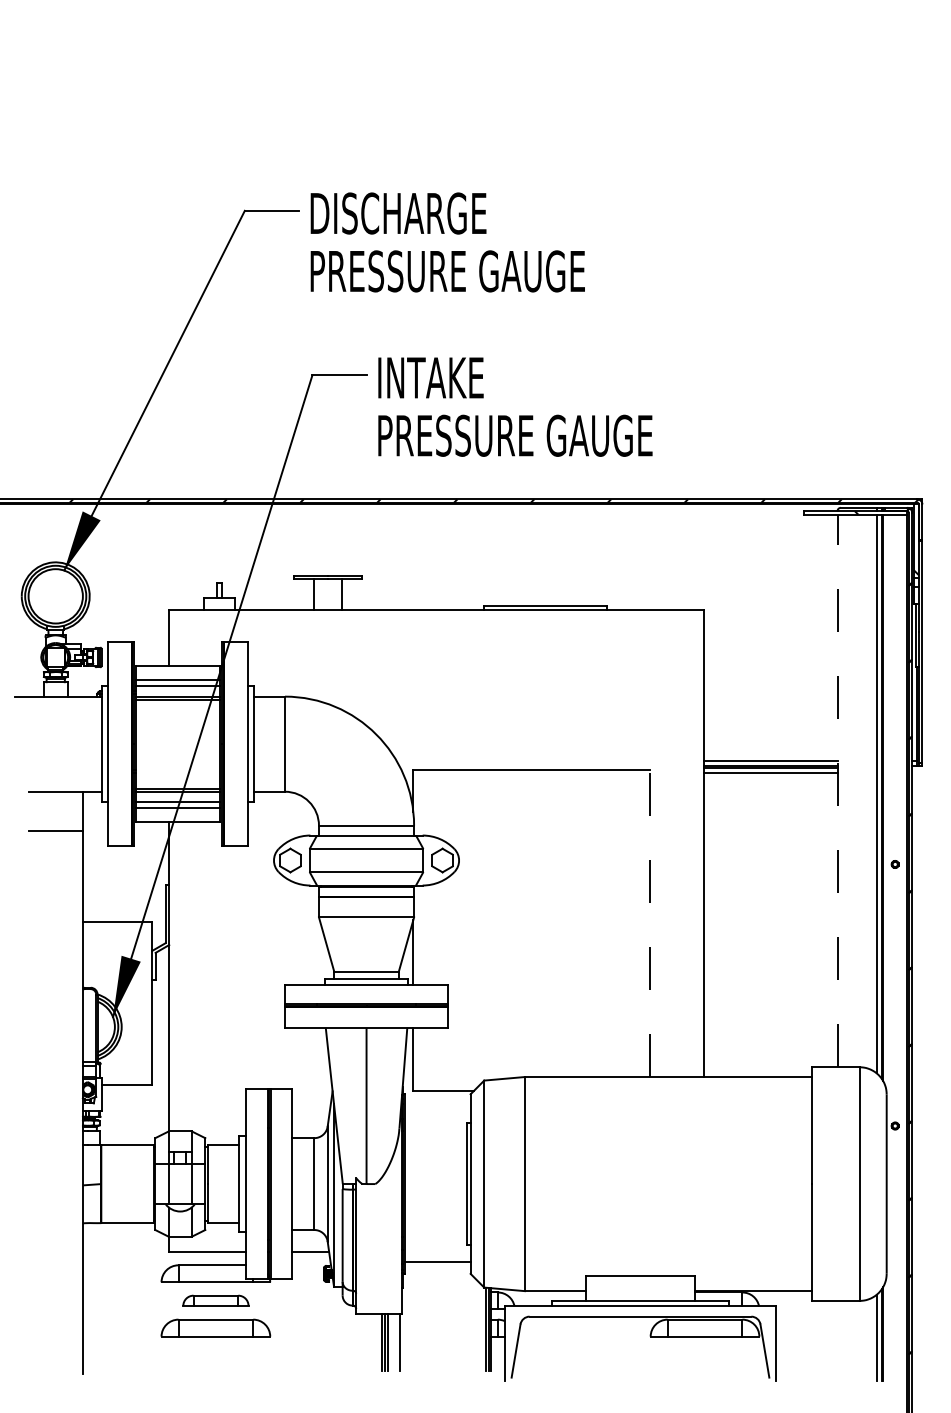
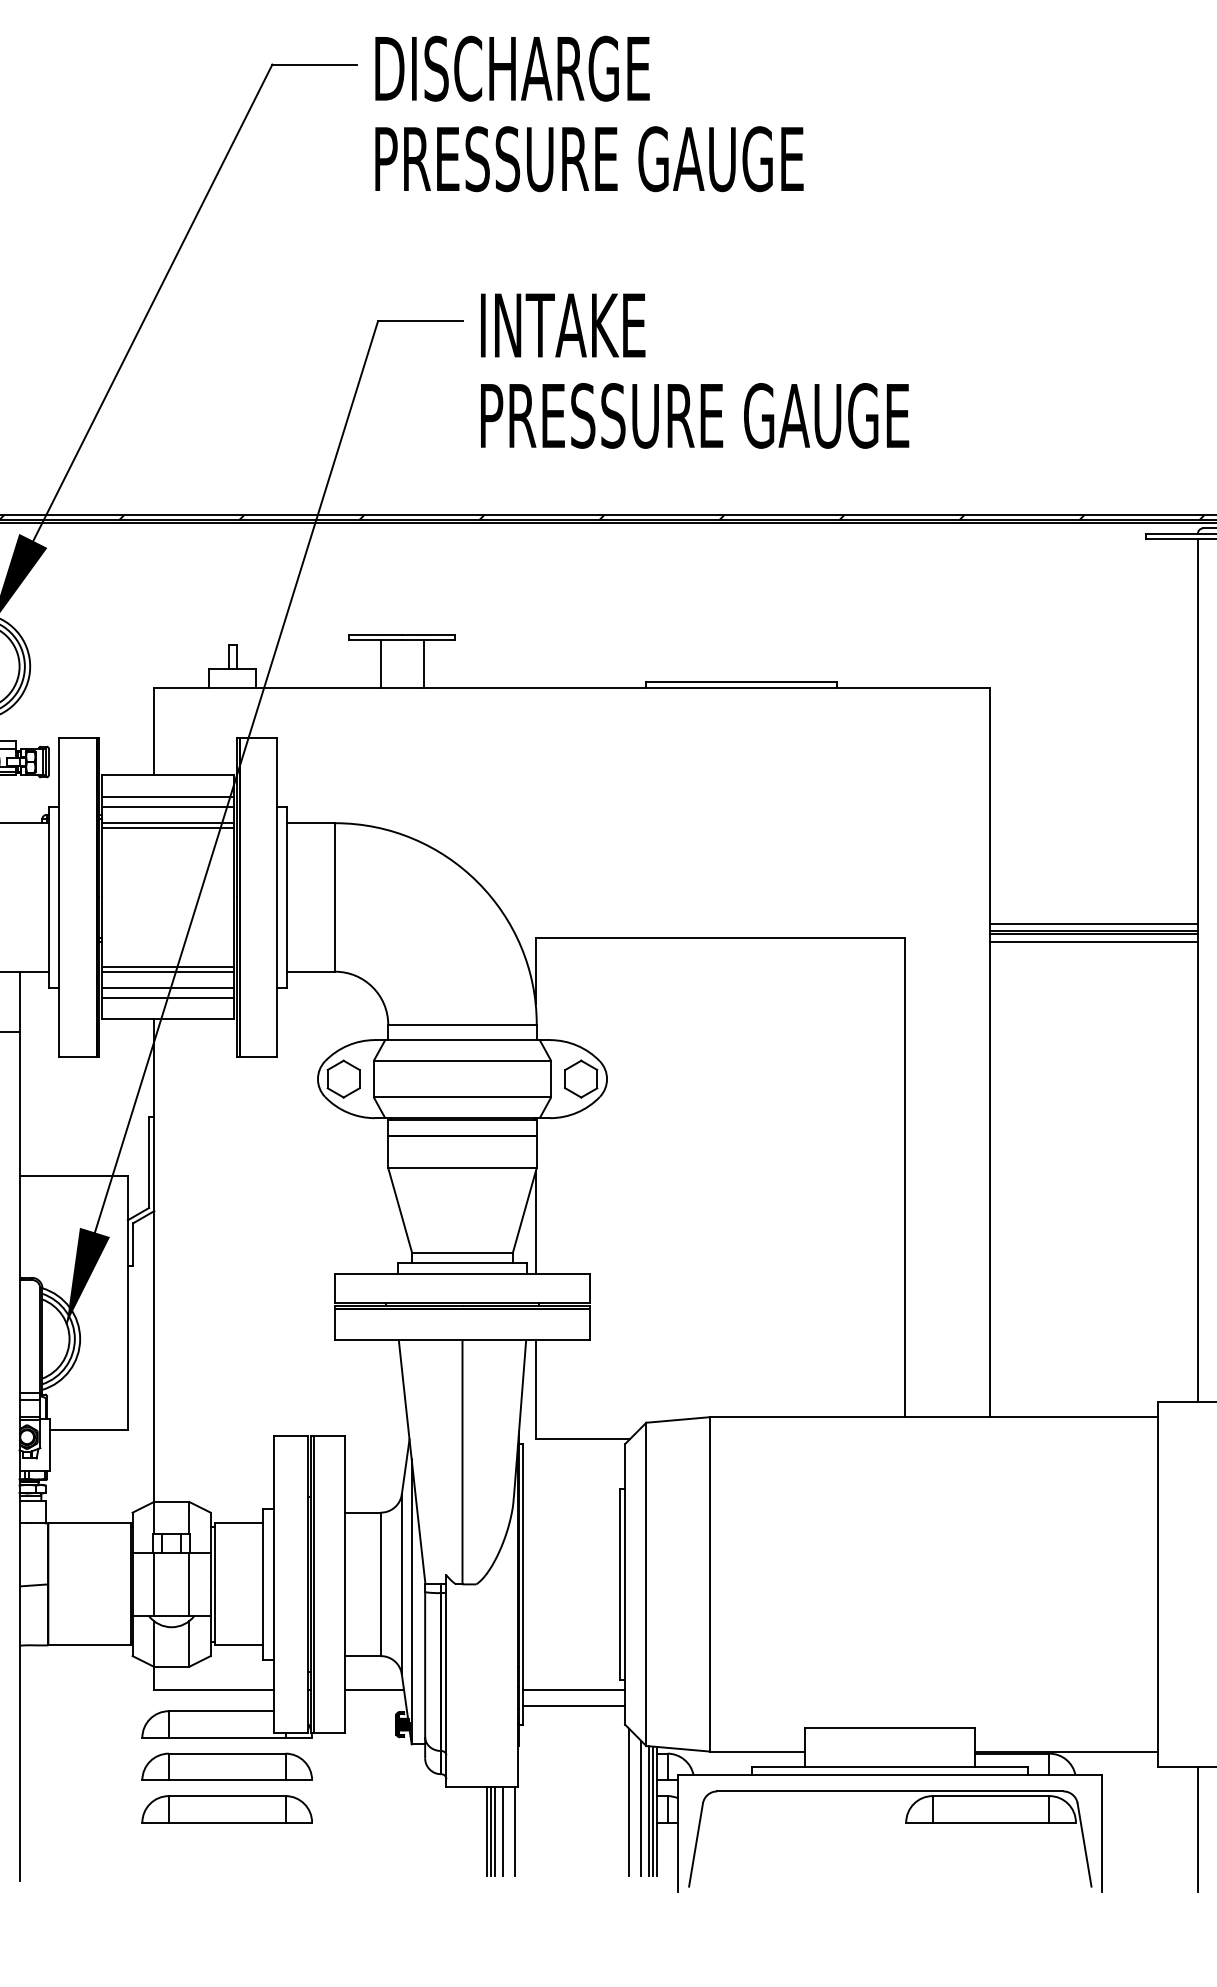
line: (837, 790) -> (1197, 969), dashed -> solid
line: (649, 923) -> (904, 1177), dashed -> solid
line: (437, 1251) -> (573, 1689), added
part: (215, 1300) -> (226, 1766), size x1.67
line: (473, 1323) -> (629, 1802), added
line: (480, 1327) -> (640, 1808), added
line: (837, 1340) -> (1197, 1828), added
line: (392, 1341) -> (503, 1830), added

